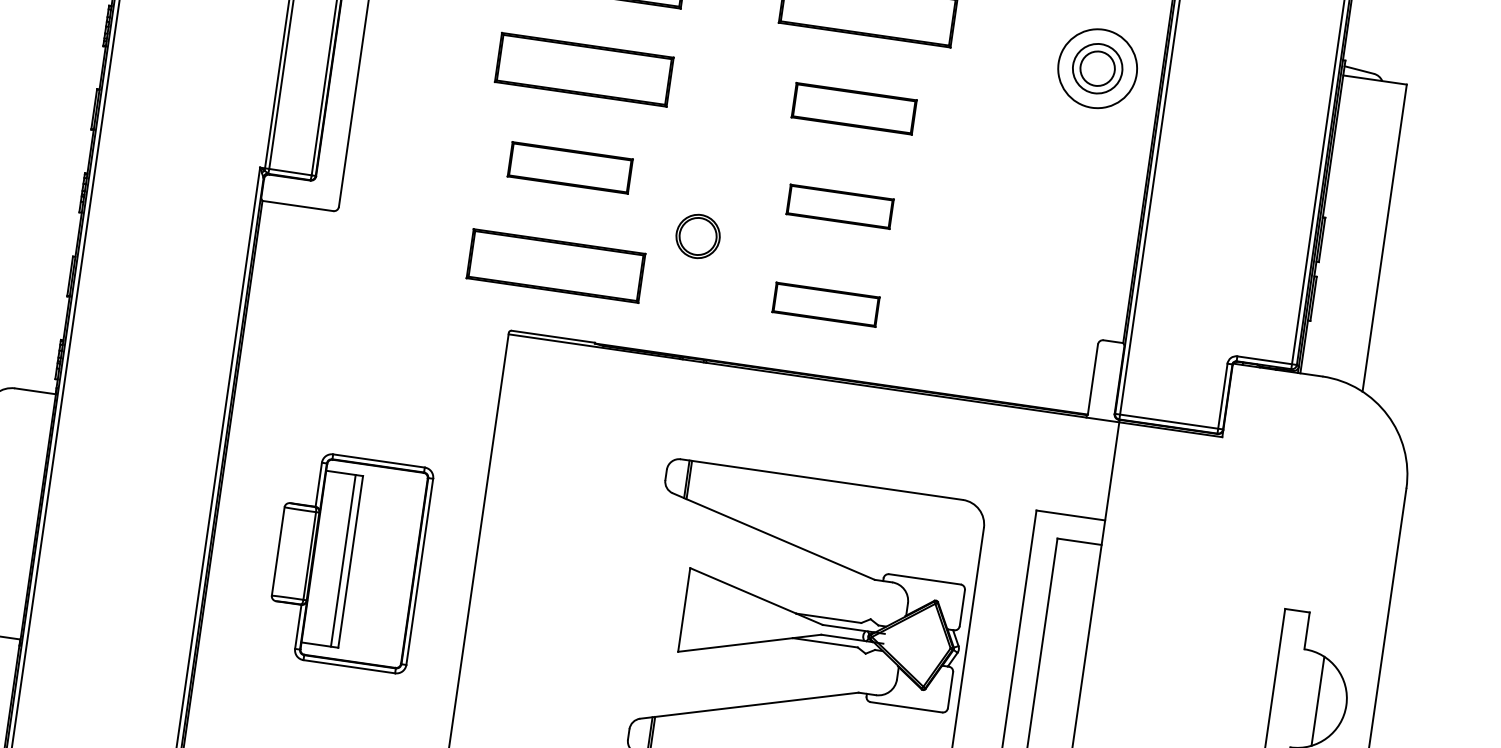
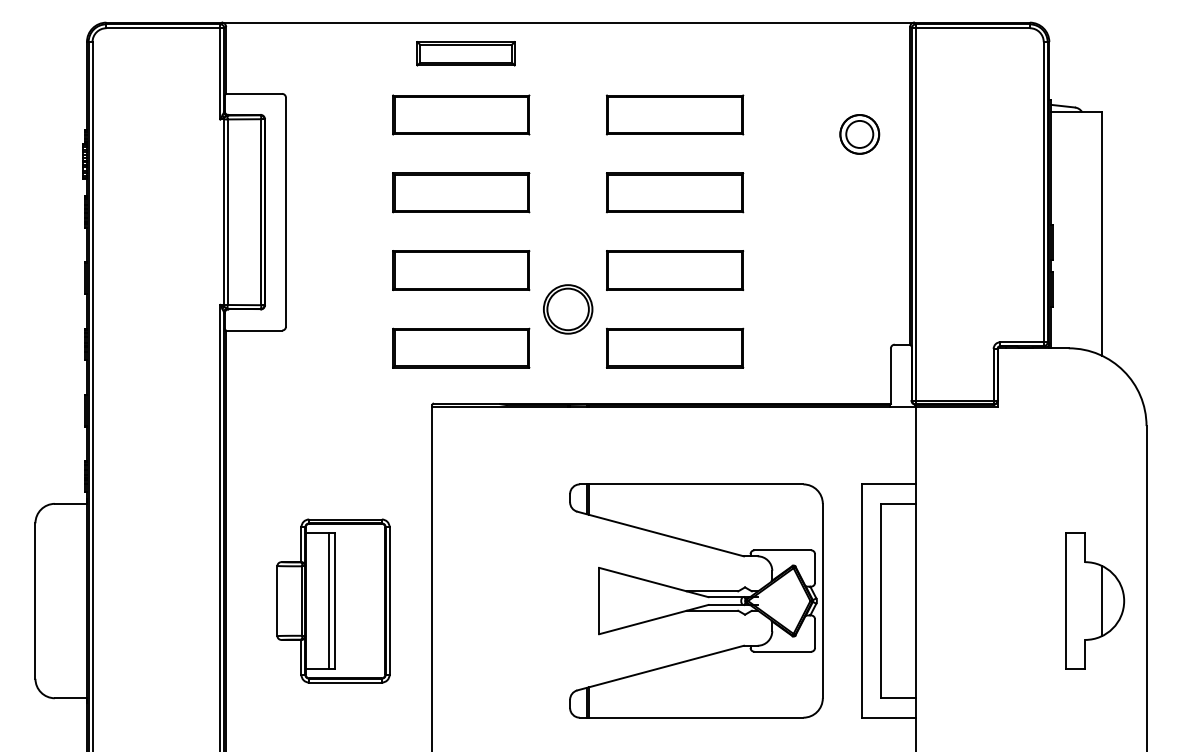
circle: (1097, 68) -> (859, 134), size x0.62
part: (854, 108) -> (675, 192), size x1.43
part: (570, 167) -> (461, 270), size x1.43
part: (840, 206) -> (675, 270), size x1.67
part: (698, 236) -> (568, 309), size x1.43
part: (826, 303) -> (675, 347), size x1.67

